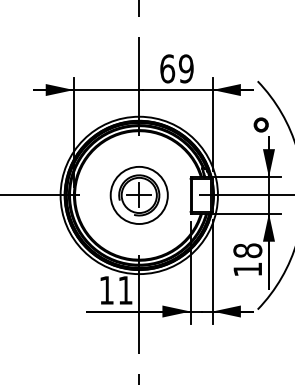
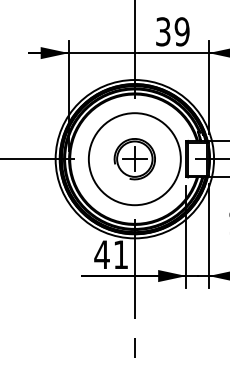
text: (167, 68) -> (163, 31), 69 -> 39
circle: (138, 195) -> (134, 159), size x1.6
text: (106, 290) -> (101, 254), 11 -> 41

